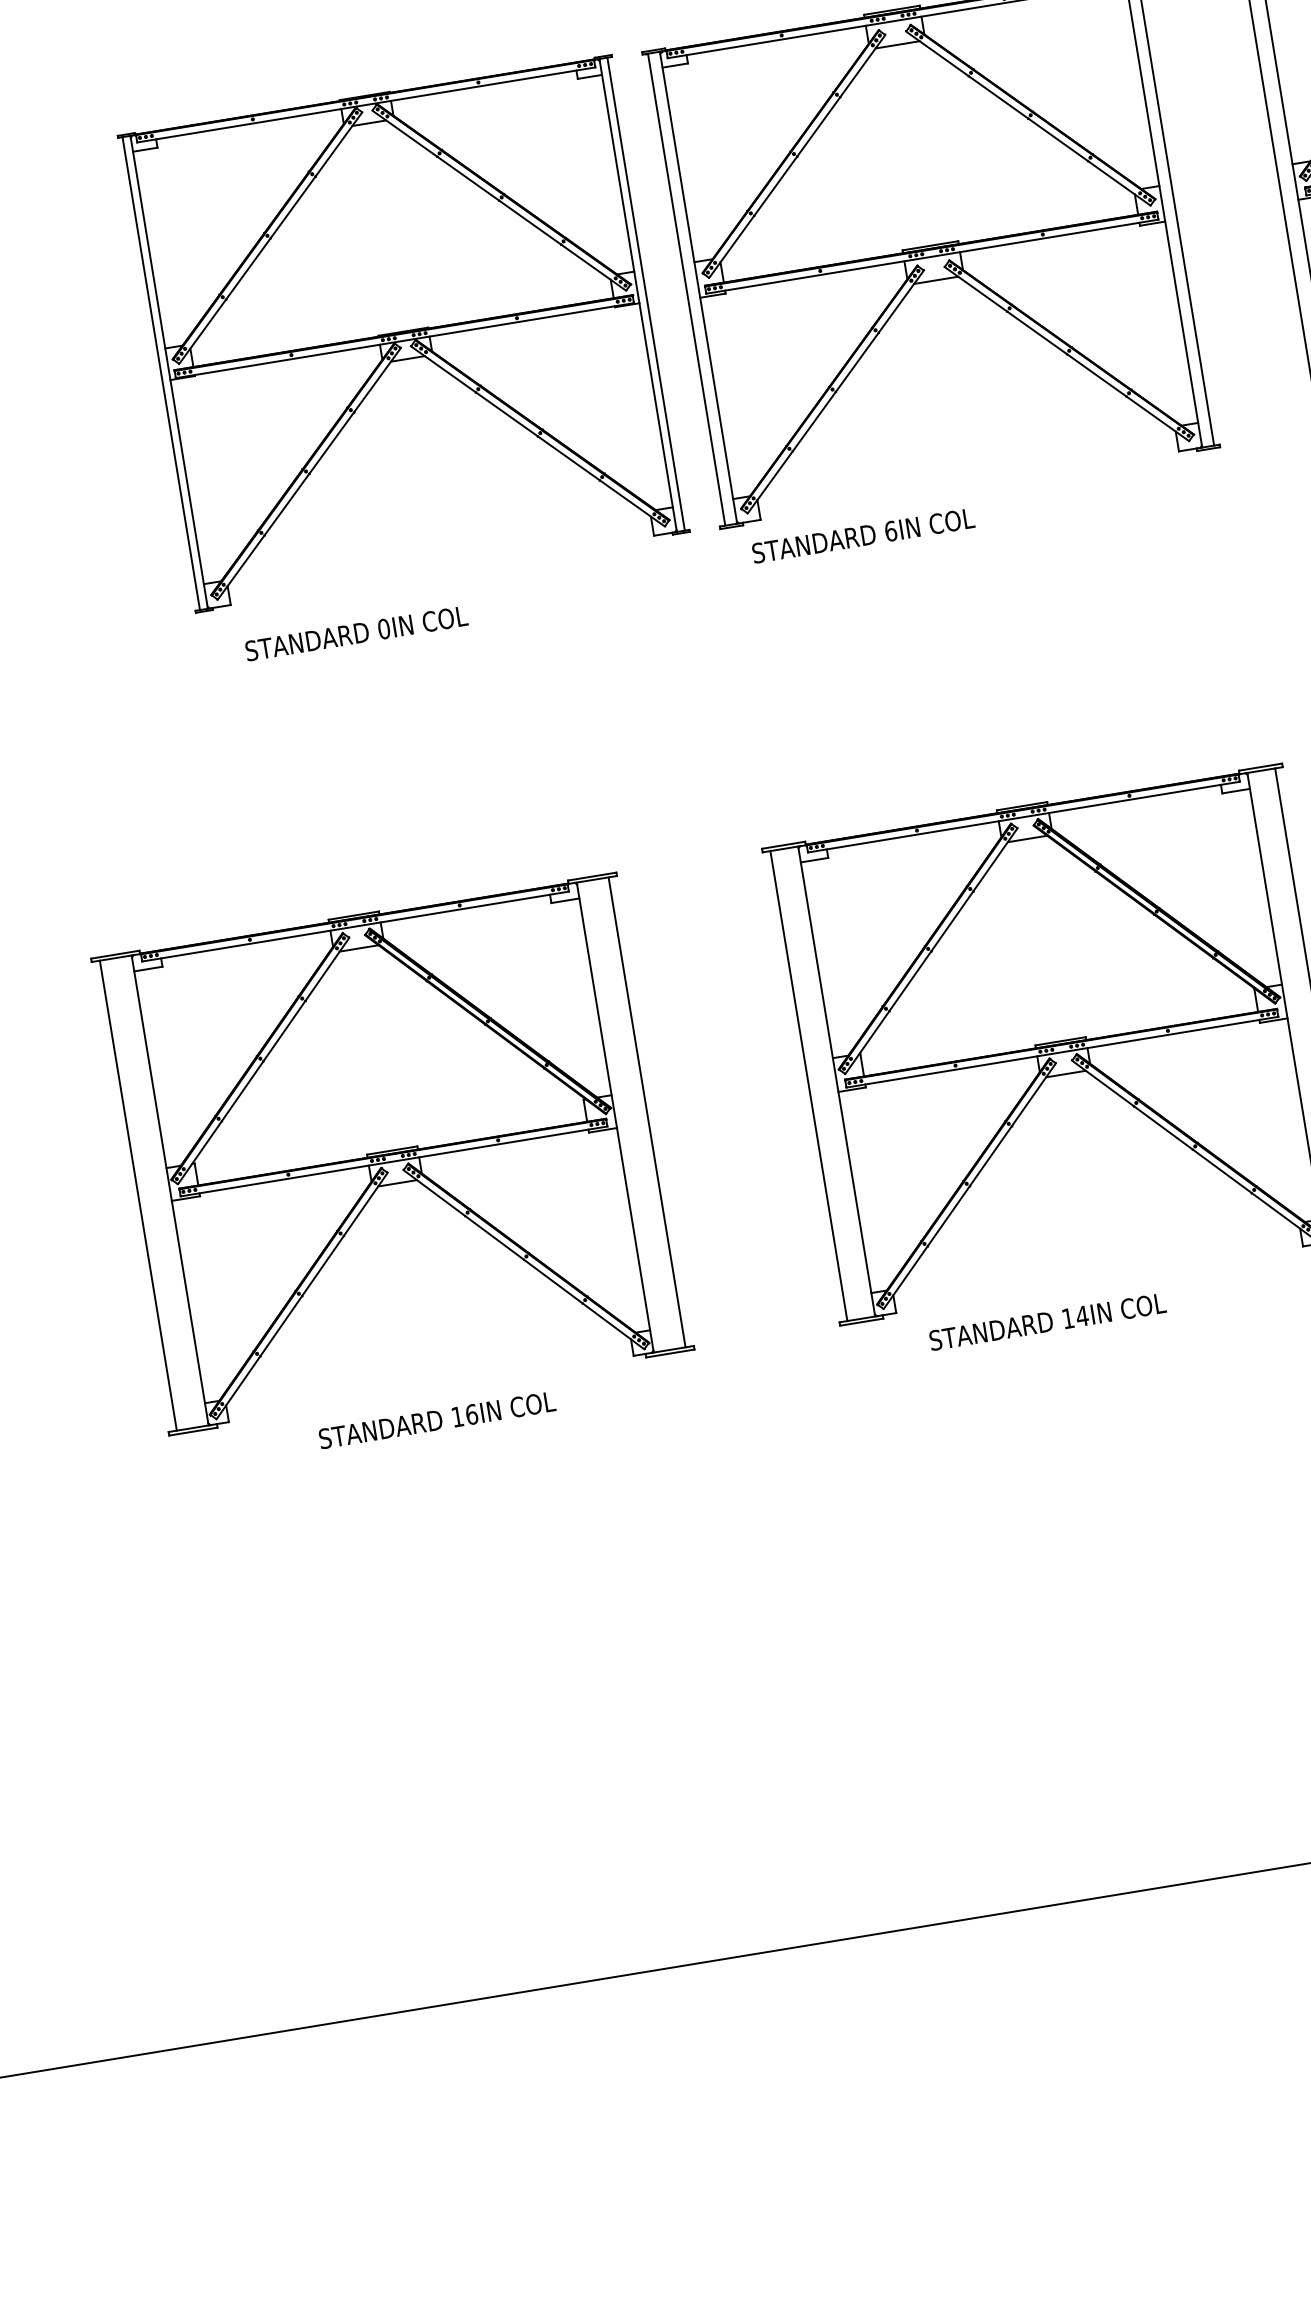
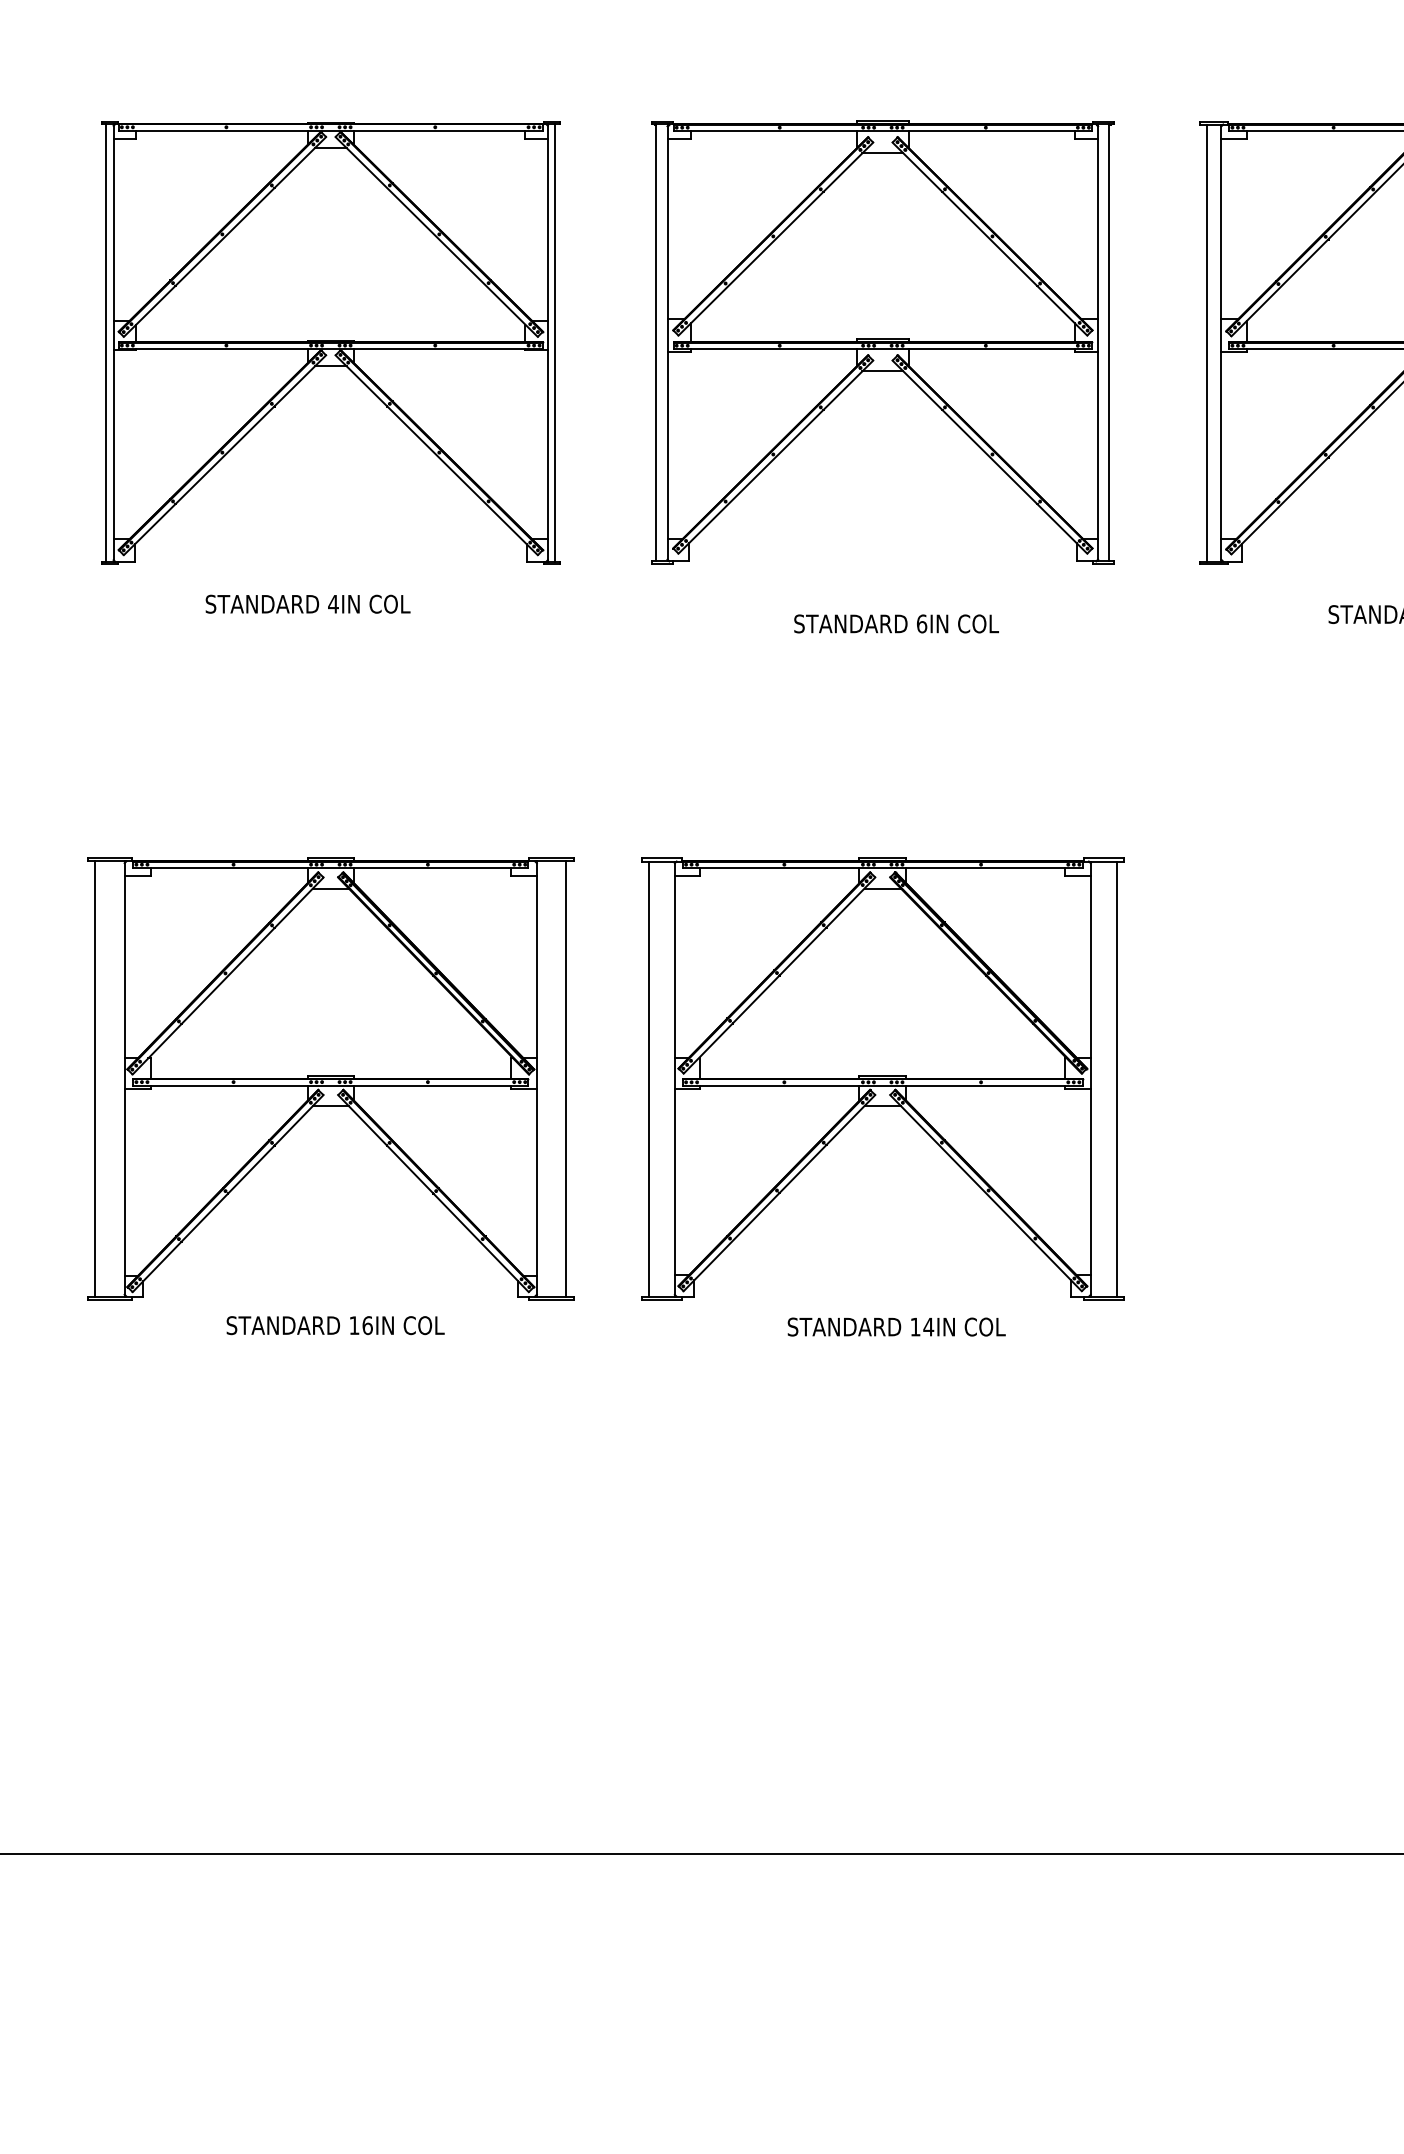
part: (403, 333) -> (330, 342), moved
text: (863, 535) -> (896, 623), moved
text: (383, 628) -> (333, 603), 0IN -> 4IN
part: (392, 1153) -> (330, 1078), moved
text: (1047, 1321) -> (896, 1326), moved
text: (437, 1420) -> (335, 1325), moved

